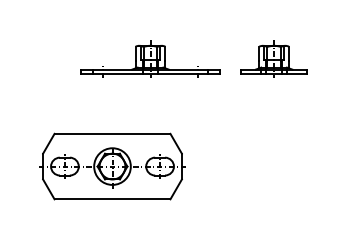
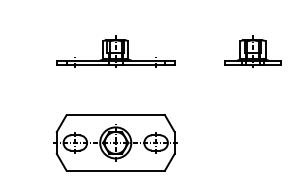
part: (150, 58) -> (115, 51), moved

